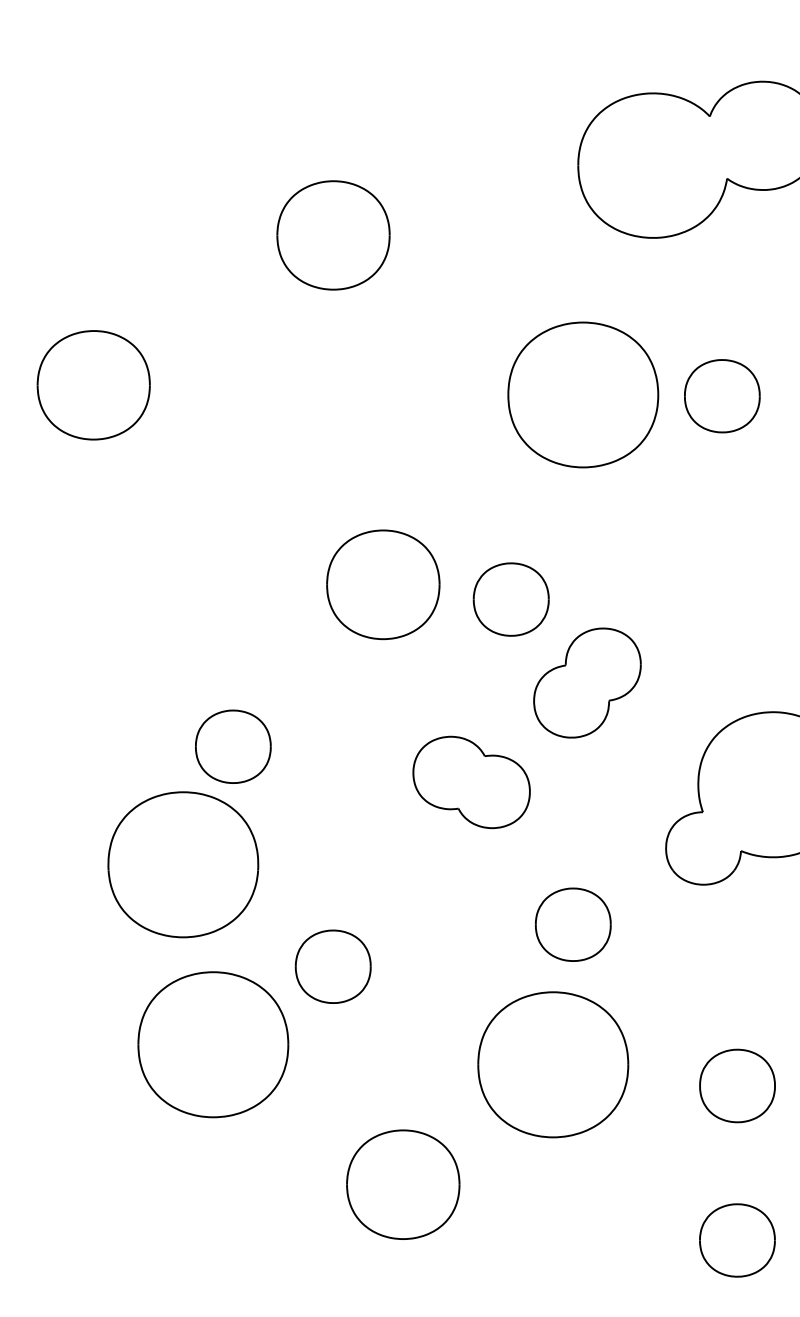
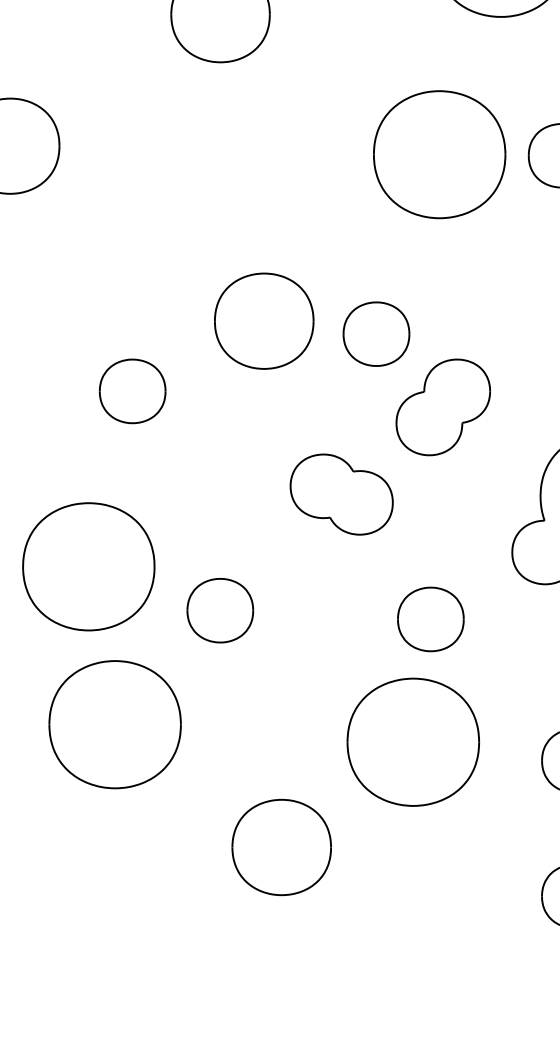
part: (233, 746) -> (132, 391), moved
part: (332, 966) -> (219, 610), moved

